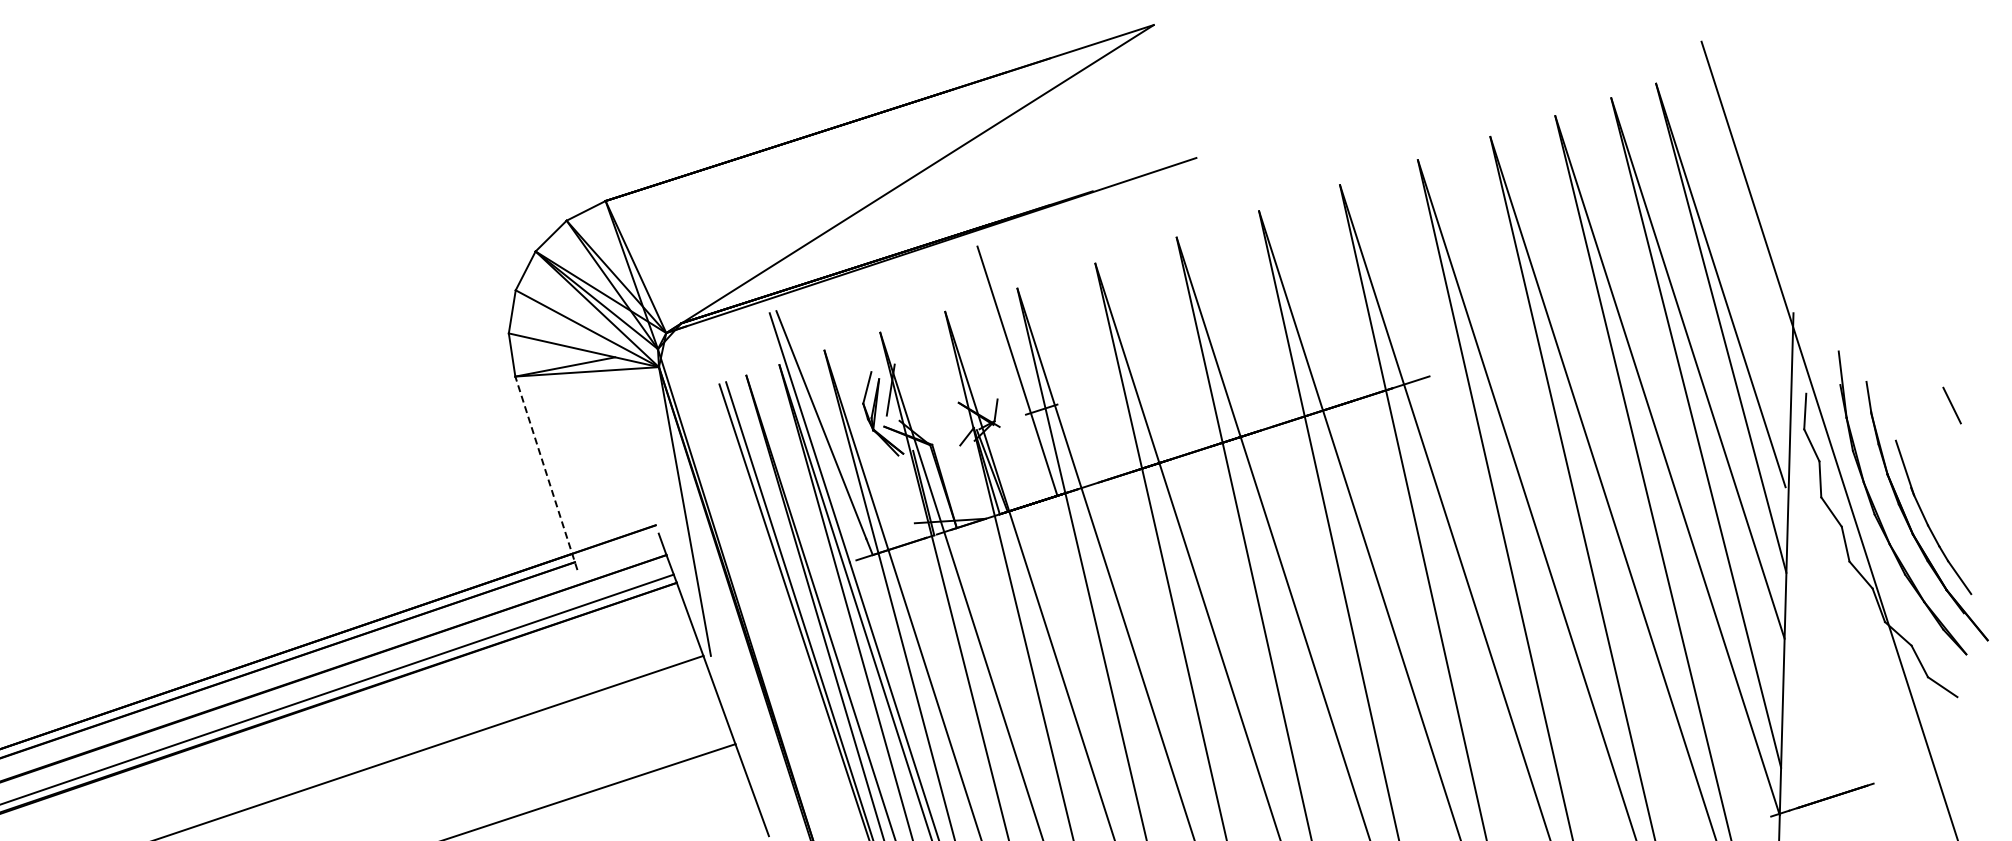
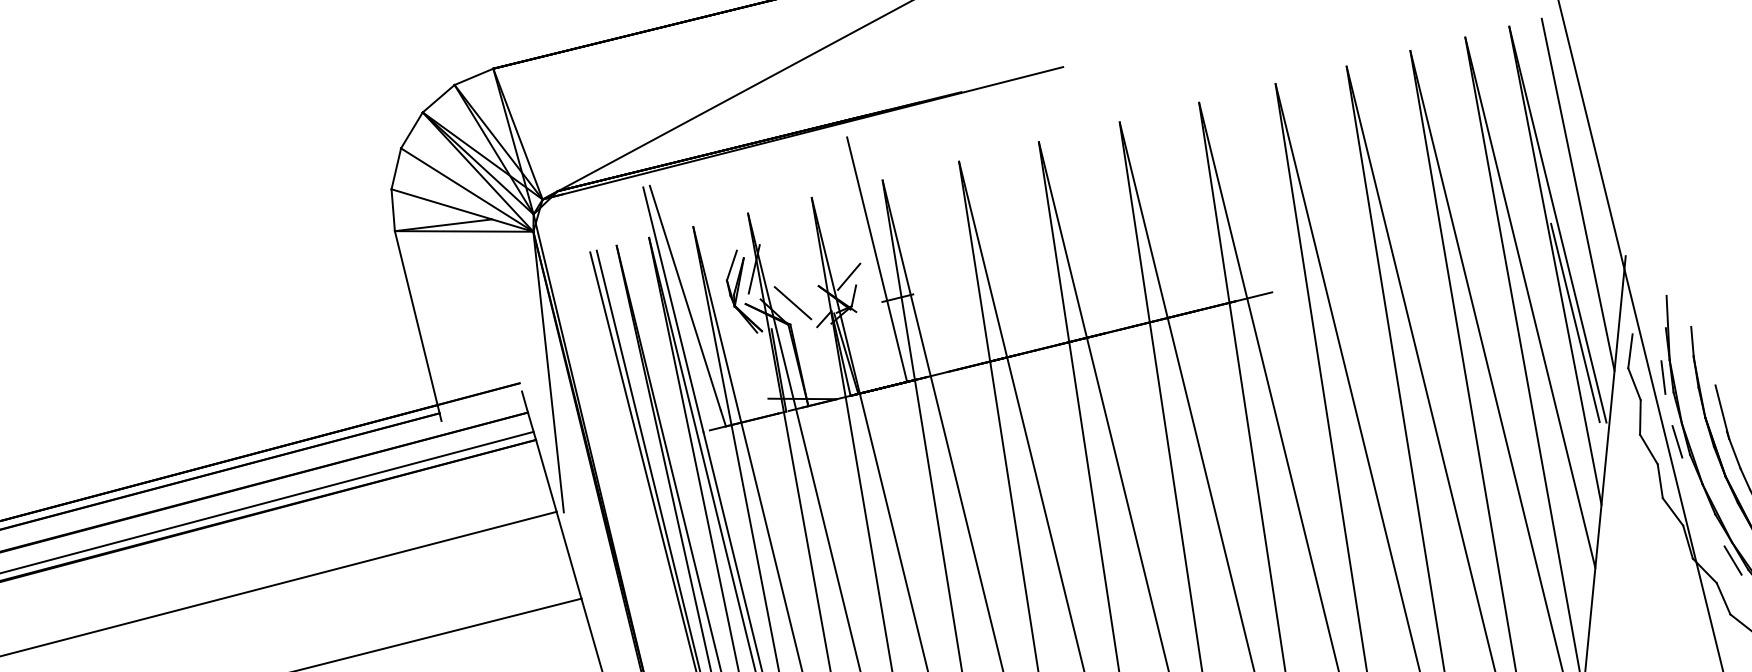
line: (1739, 253) -> (1577, 195), added
line: (1745, 386) -> (1574, 323), added
line: (989, 390) -> (848, 276), added
line: (933, 422) -> (793, 303), added
line: (1841, 436) -> (1663, 377), added
line: (546, 473) -> (418, 326), dashed -> solid
line: (1860, 502) -> (1677, 442), added
line: (1926, 621) -> (1732, 560), added

